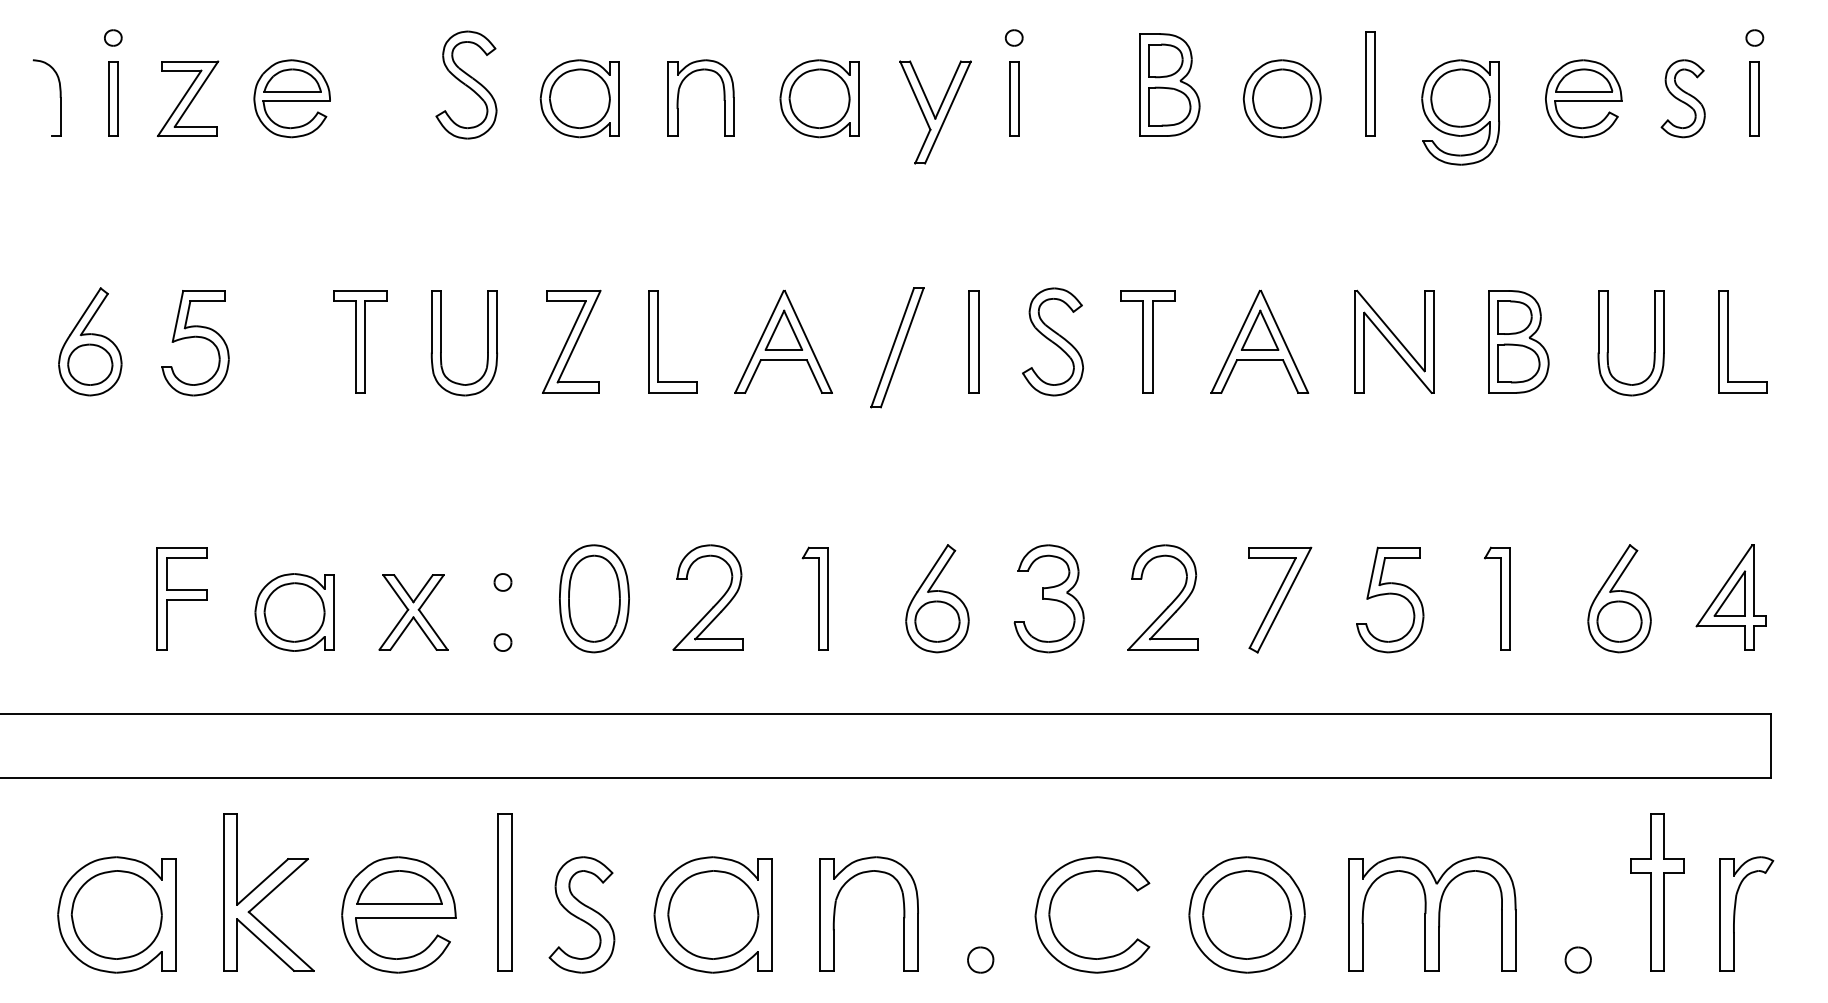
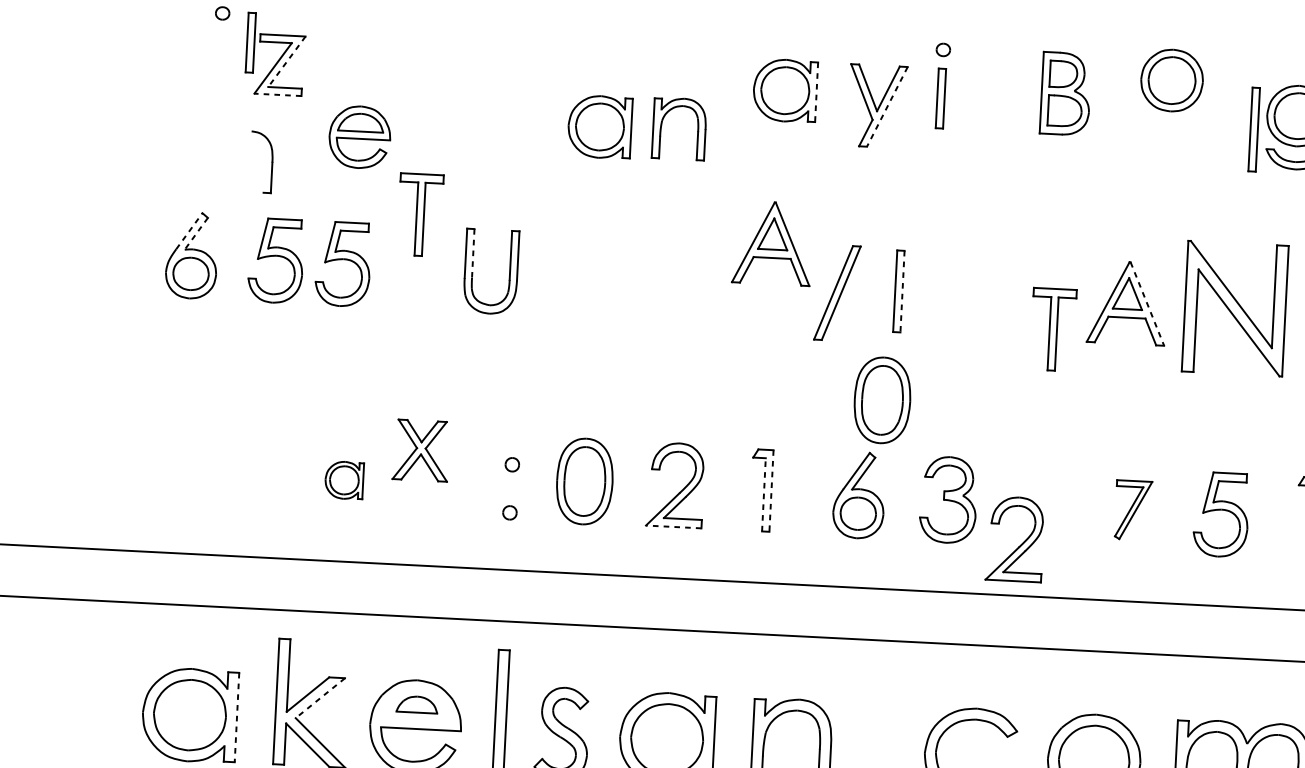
part: (1370, 83) -> (1253, 129), moved
part: (466, 84) -> (503, 64), removed
line: (196, 94) -> (286, 62), solid -> dashed
part: (679, 94) -> (662, 125), moved
part: (59, 97) -> (271, 162), moved
part: (113, 98) -> (251, 42), moved
part: (291, 98) -> (359, 137), moved
part: (579, 98) -> (599, 126), moved
part: (1281, 98) -> (1171, 80), moved
line: (858, 99) -> (816, 92), solid -> dashed
line: (947, 112) -> (886, 106), solid -> dashed
line: (186, 136) -> (277, 95), solid -> dashed
line: (85, 311) -> (189, 231), solid -> dashed
line: (94, 314) -> (196, 233), solid -> dashed
line: (440, 321) -> (472, 253), solid -> dashed
part: (360, 341) -> (420, 214), moved
part: (571, 341) -> (576, 274), removed
part: (658, 341) -> (646, 278), removed
part: (783, 341) -> (772, 243), moved
line: (978, 341) -> (902, 291), solid -> dashed
part: (1052, 341) -> (961, 294), removed
part: (1147, 341) -> (1052, 329), moved
part: (1394, 341) -> (1235, 308), size x1.6
line: (1284, 342) -> (1147, 304), solid -> dashed
part: (279, 343) -> (343, 264), added
part: (960, 478) -> (882, 400), added
part: (181, 598) -> (254, 464), removed
line: (827, 598) -> (771, 490), solid -> dashed
part: (1280, 599) -> (1133, 509), size x0.7
line: (818, 604) -> (763, 495), solid -> dashed
part: (1169, 604) -> (1020, 545), moved
part: (294, 612) -> (344, 480), size x0.6
part: (413, 612) -> (421, 450), moved
line: (708, 649) -> (674, 526), solid -> dashed
line: (278, 885) -> (320, 698), solid -> dashed
part: (399, 887) -> (417, 704), size x0.6
line: (175, 915) -> (236, 717), solid -> dashed

